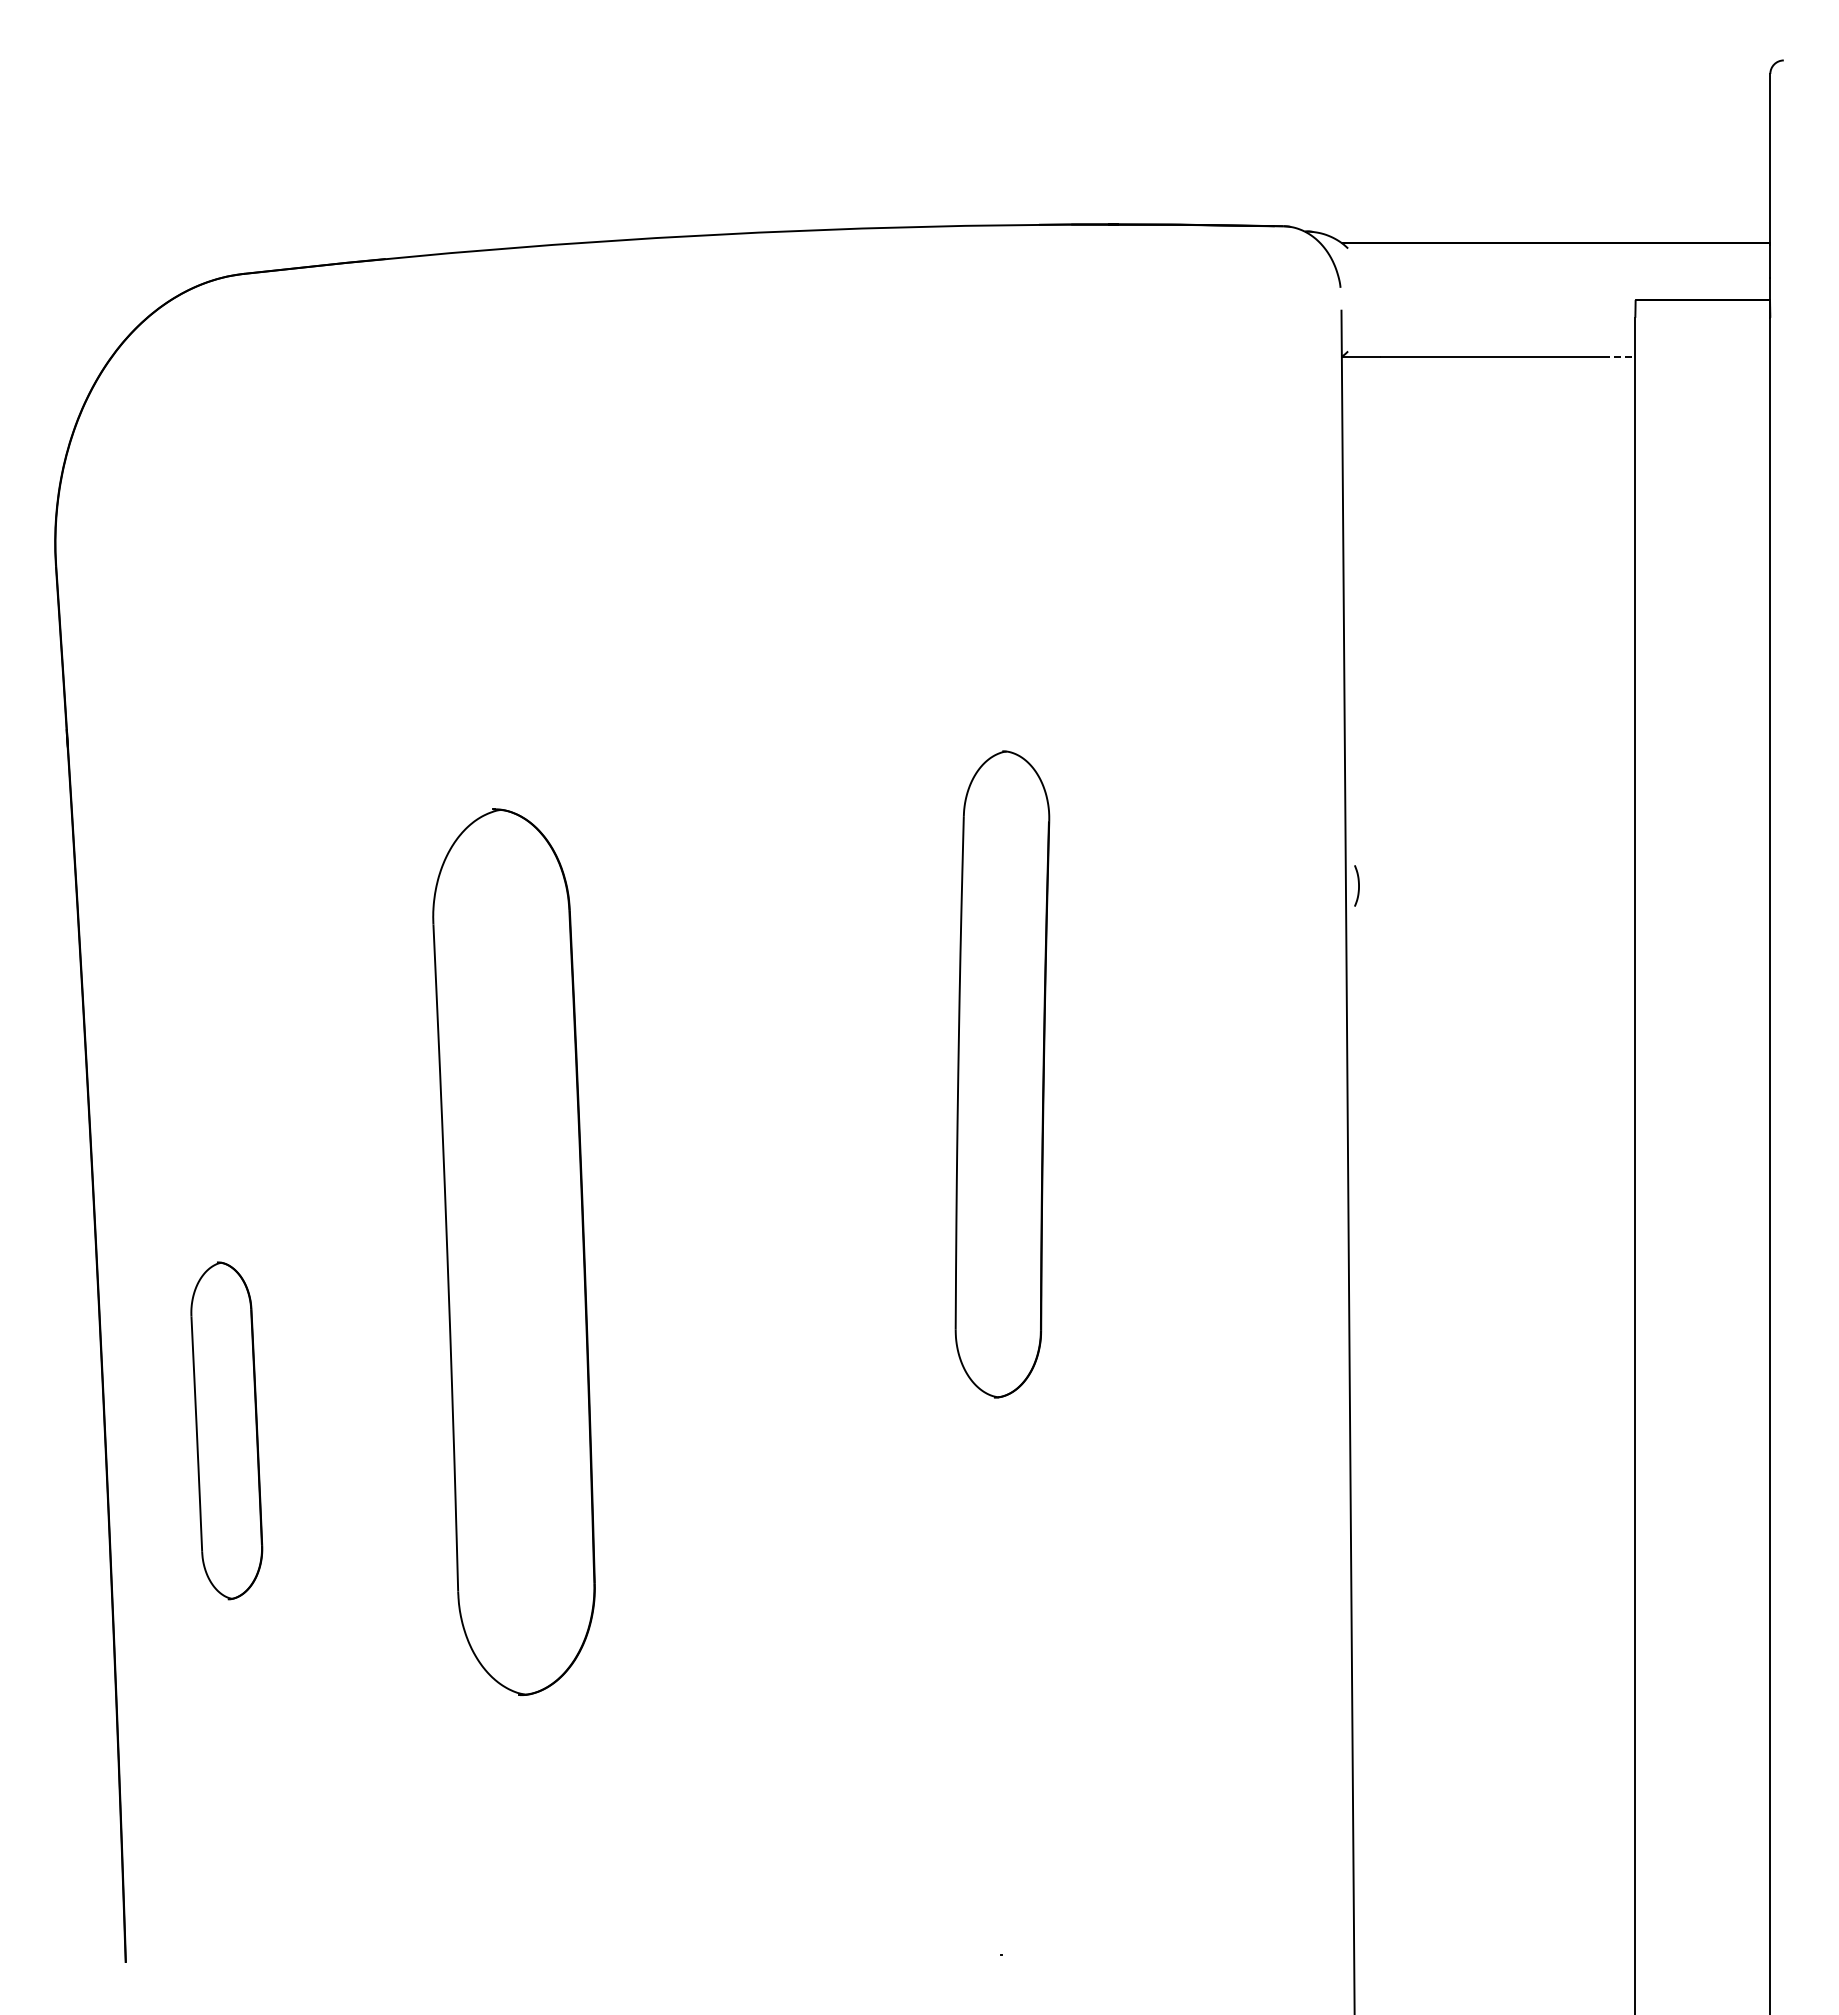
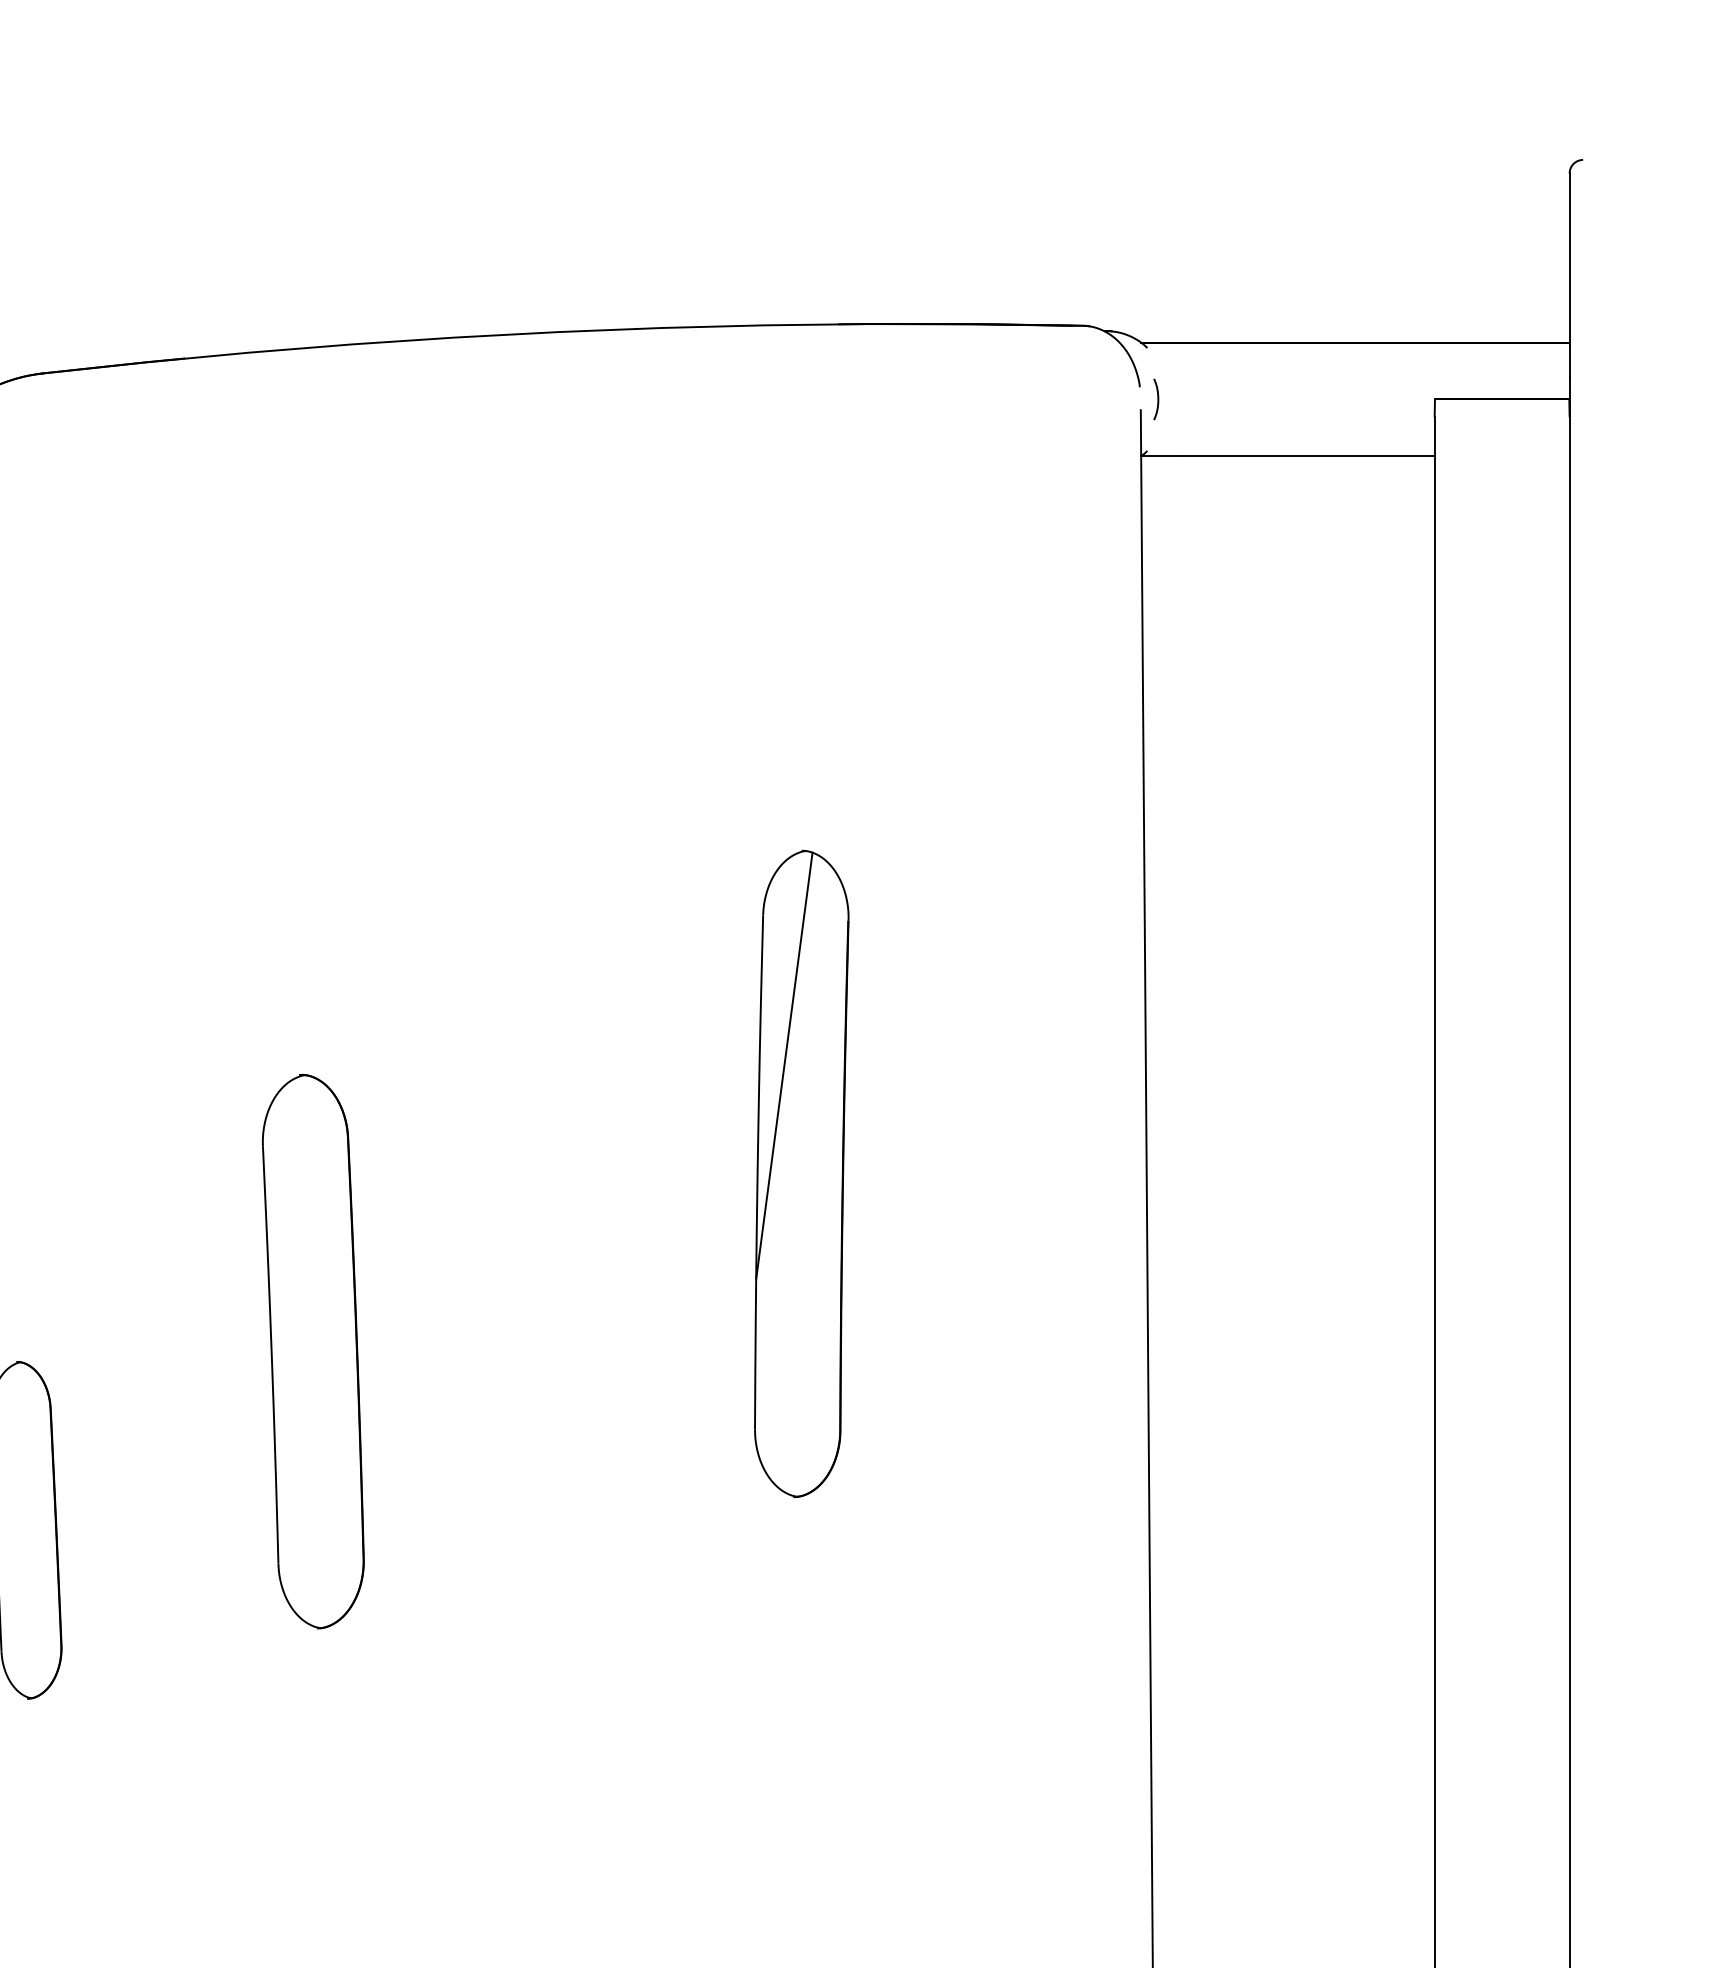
line: (1619, 356) -> (1418, 455), dashed -> solid
curve: (1358, 885) -> (1157, 398), moved
line: (984, 966) -> (783, 1065), added
part: (513, 1251) -> (312, 1350), size x0.62

